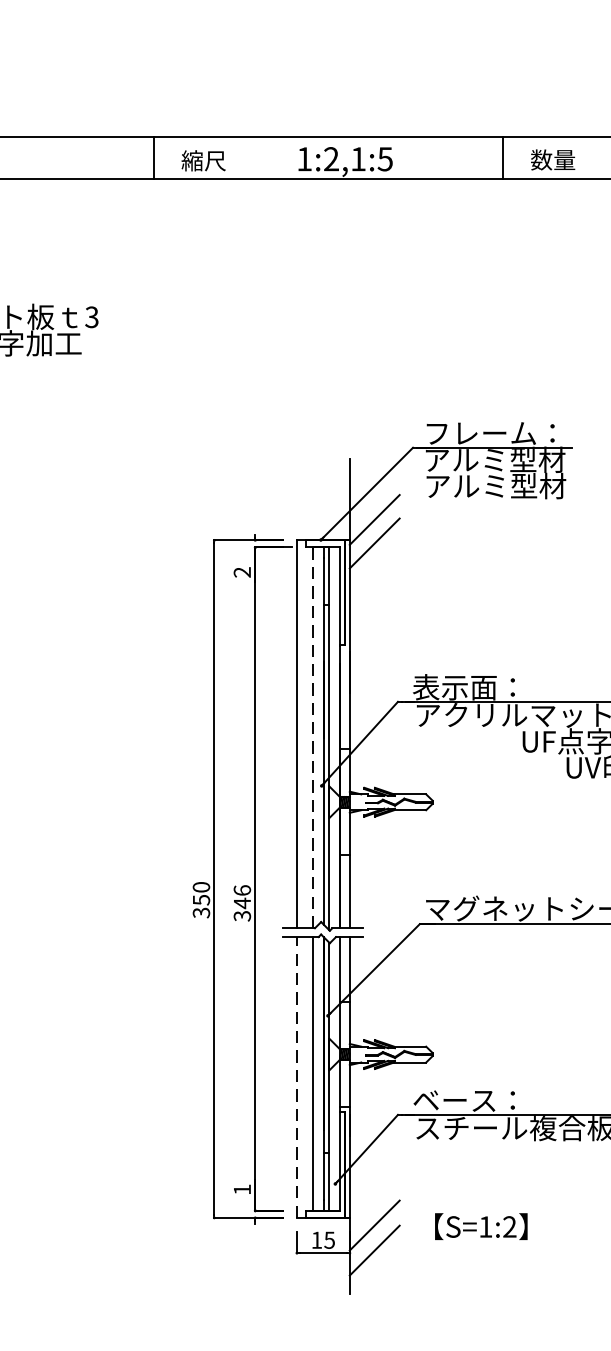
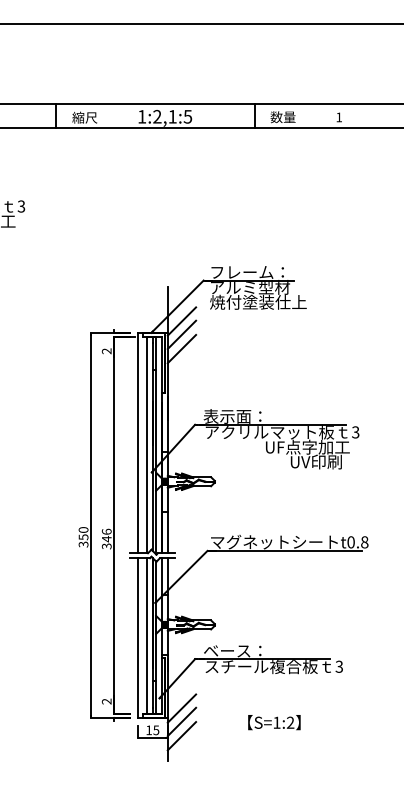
text: (509, 484) -> (258, 301), アルミ型材 -> 焼付塗装仕上
line: (373, 567) -> (181, 348), added
line: (312, 736) -> (146, 444), dashed -> solid
line: (296, 1076) -> (137, 637), dashed -> solid
text: (241, 1189) -> (106, 701), 1 -> 2
line: (373, 1201) -> (181, 708), added
text: (481, 1226) -> (274, 722), moved

